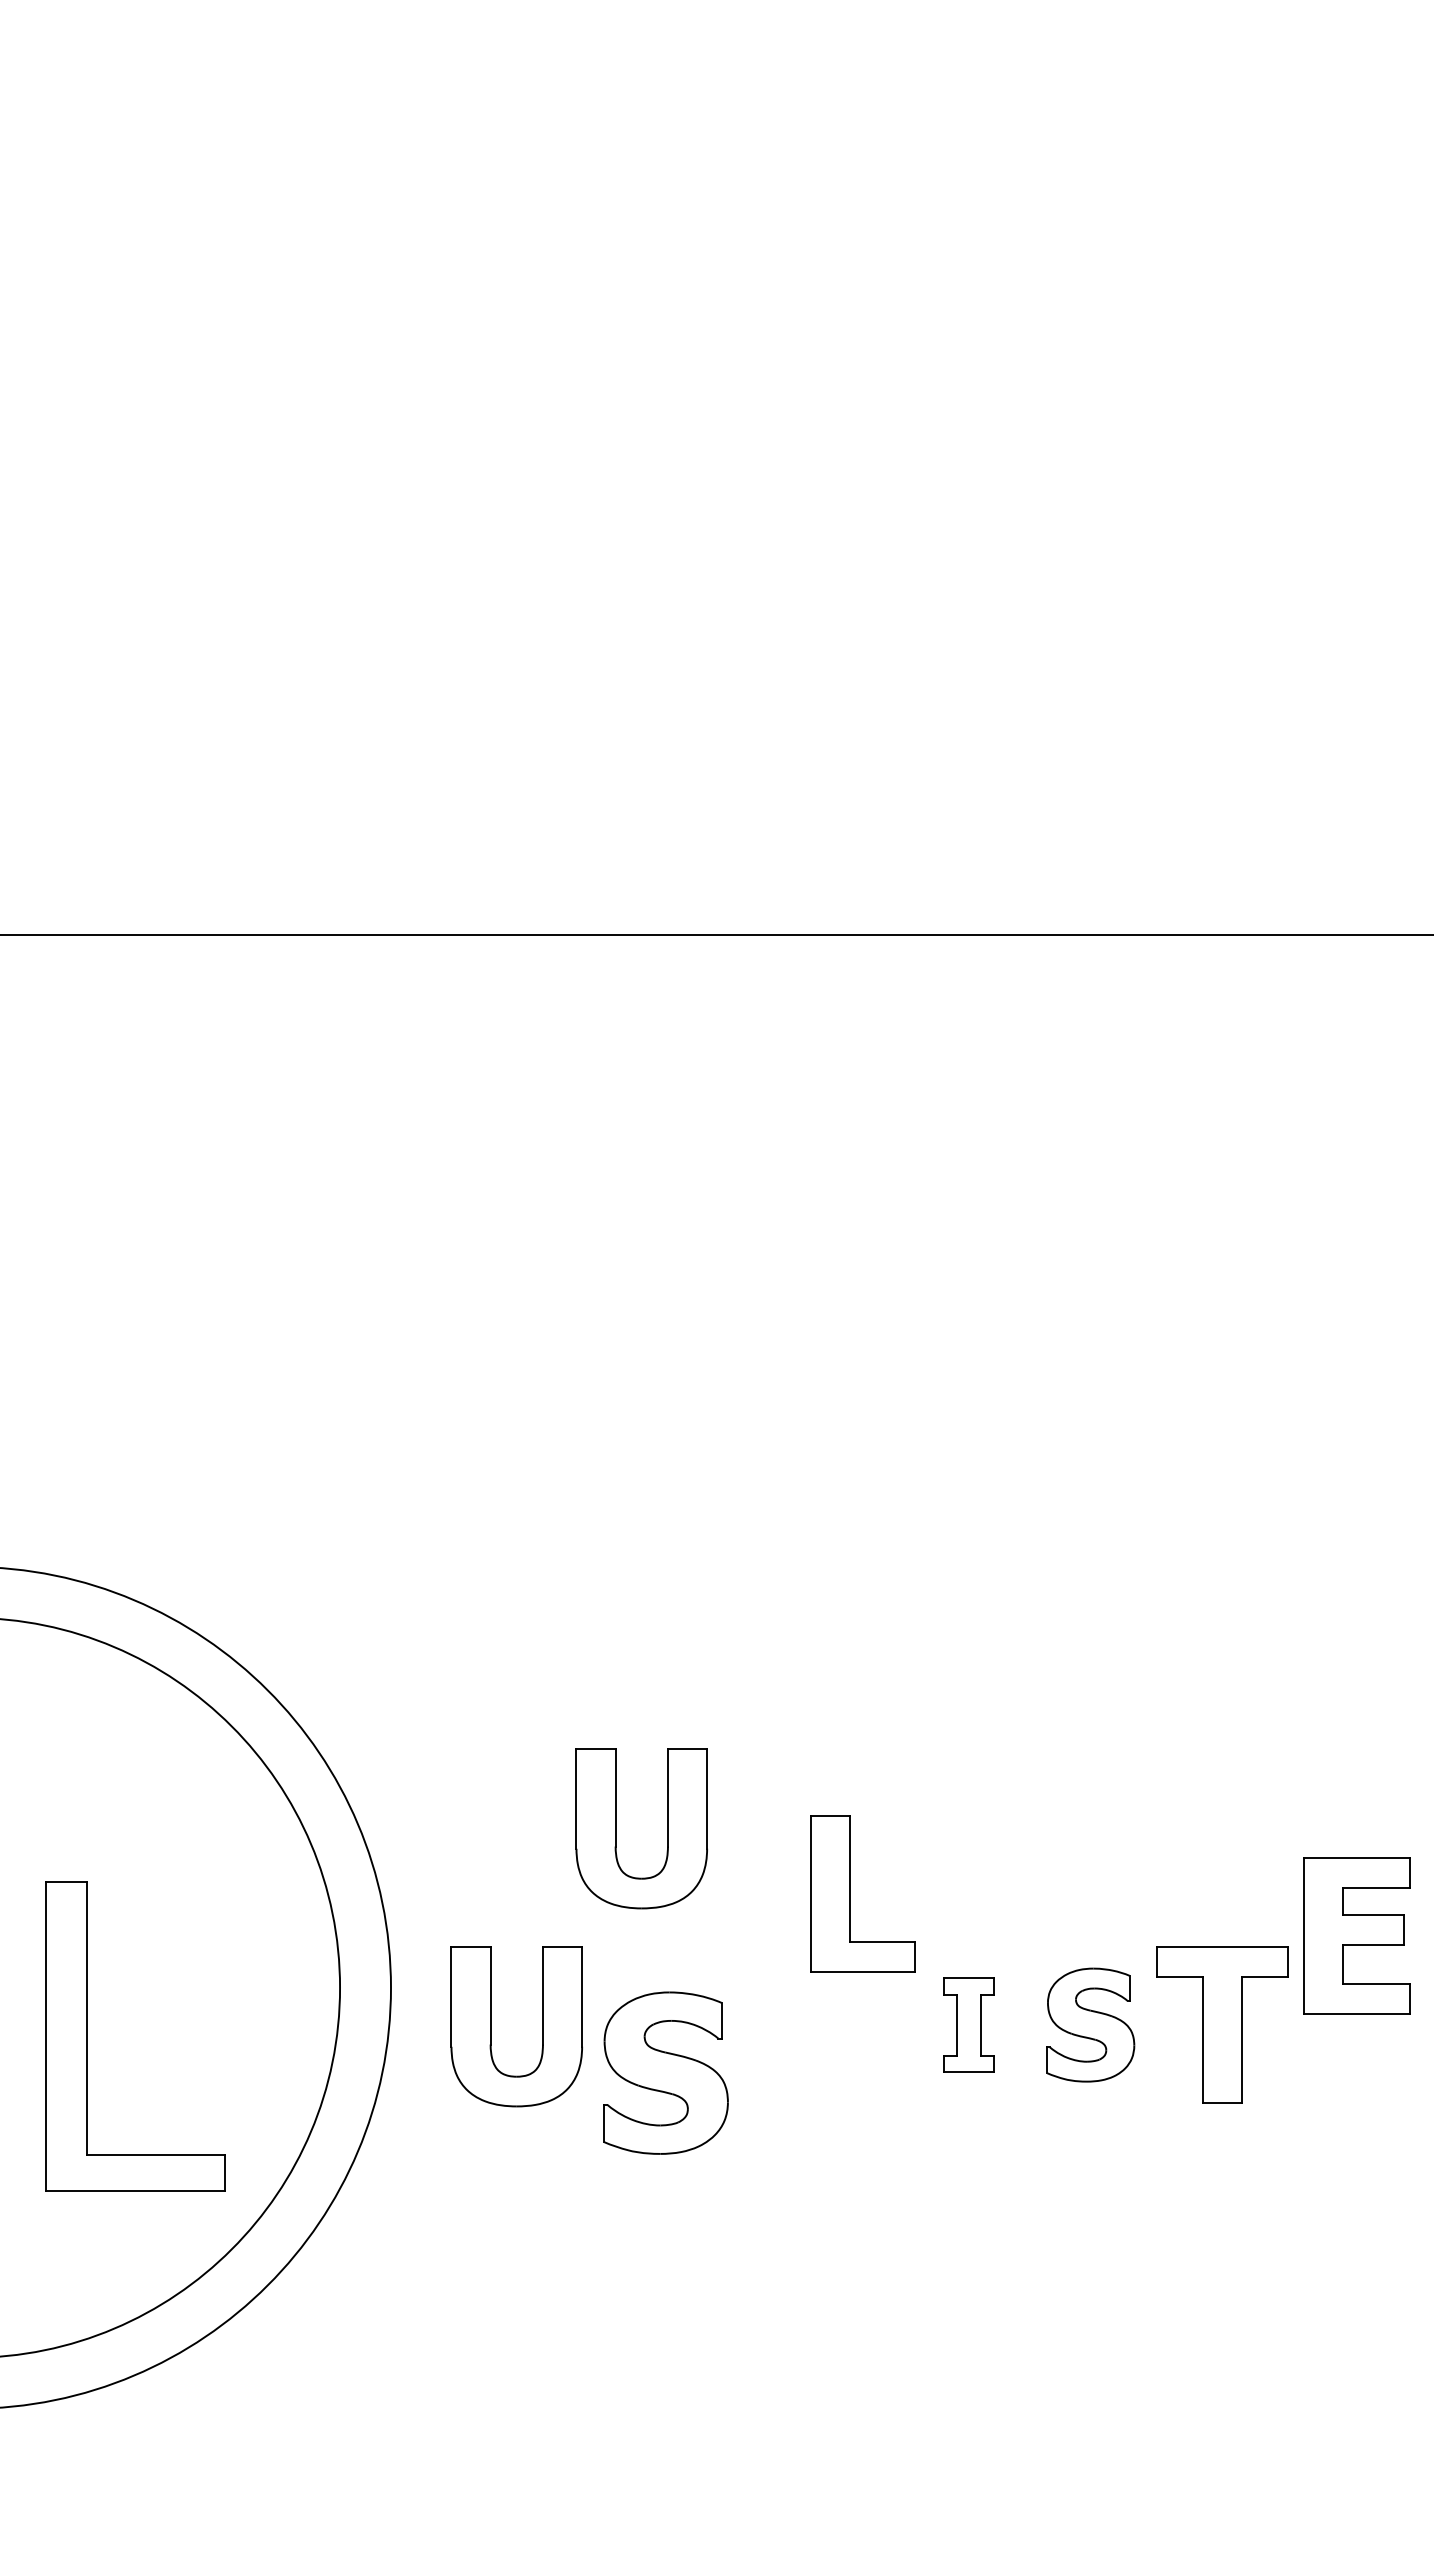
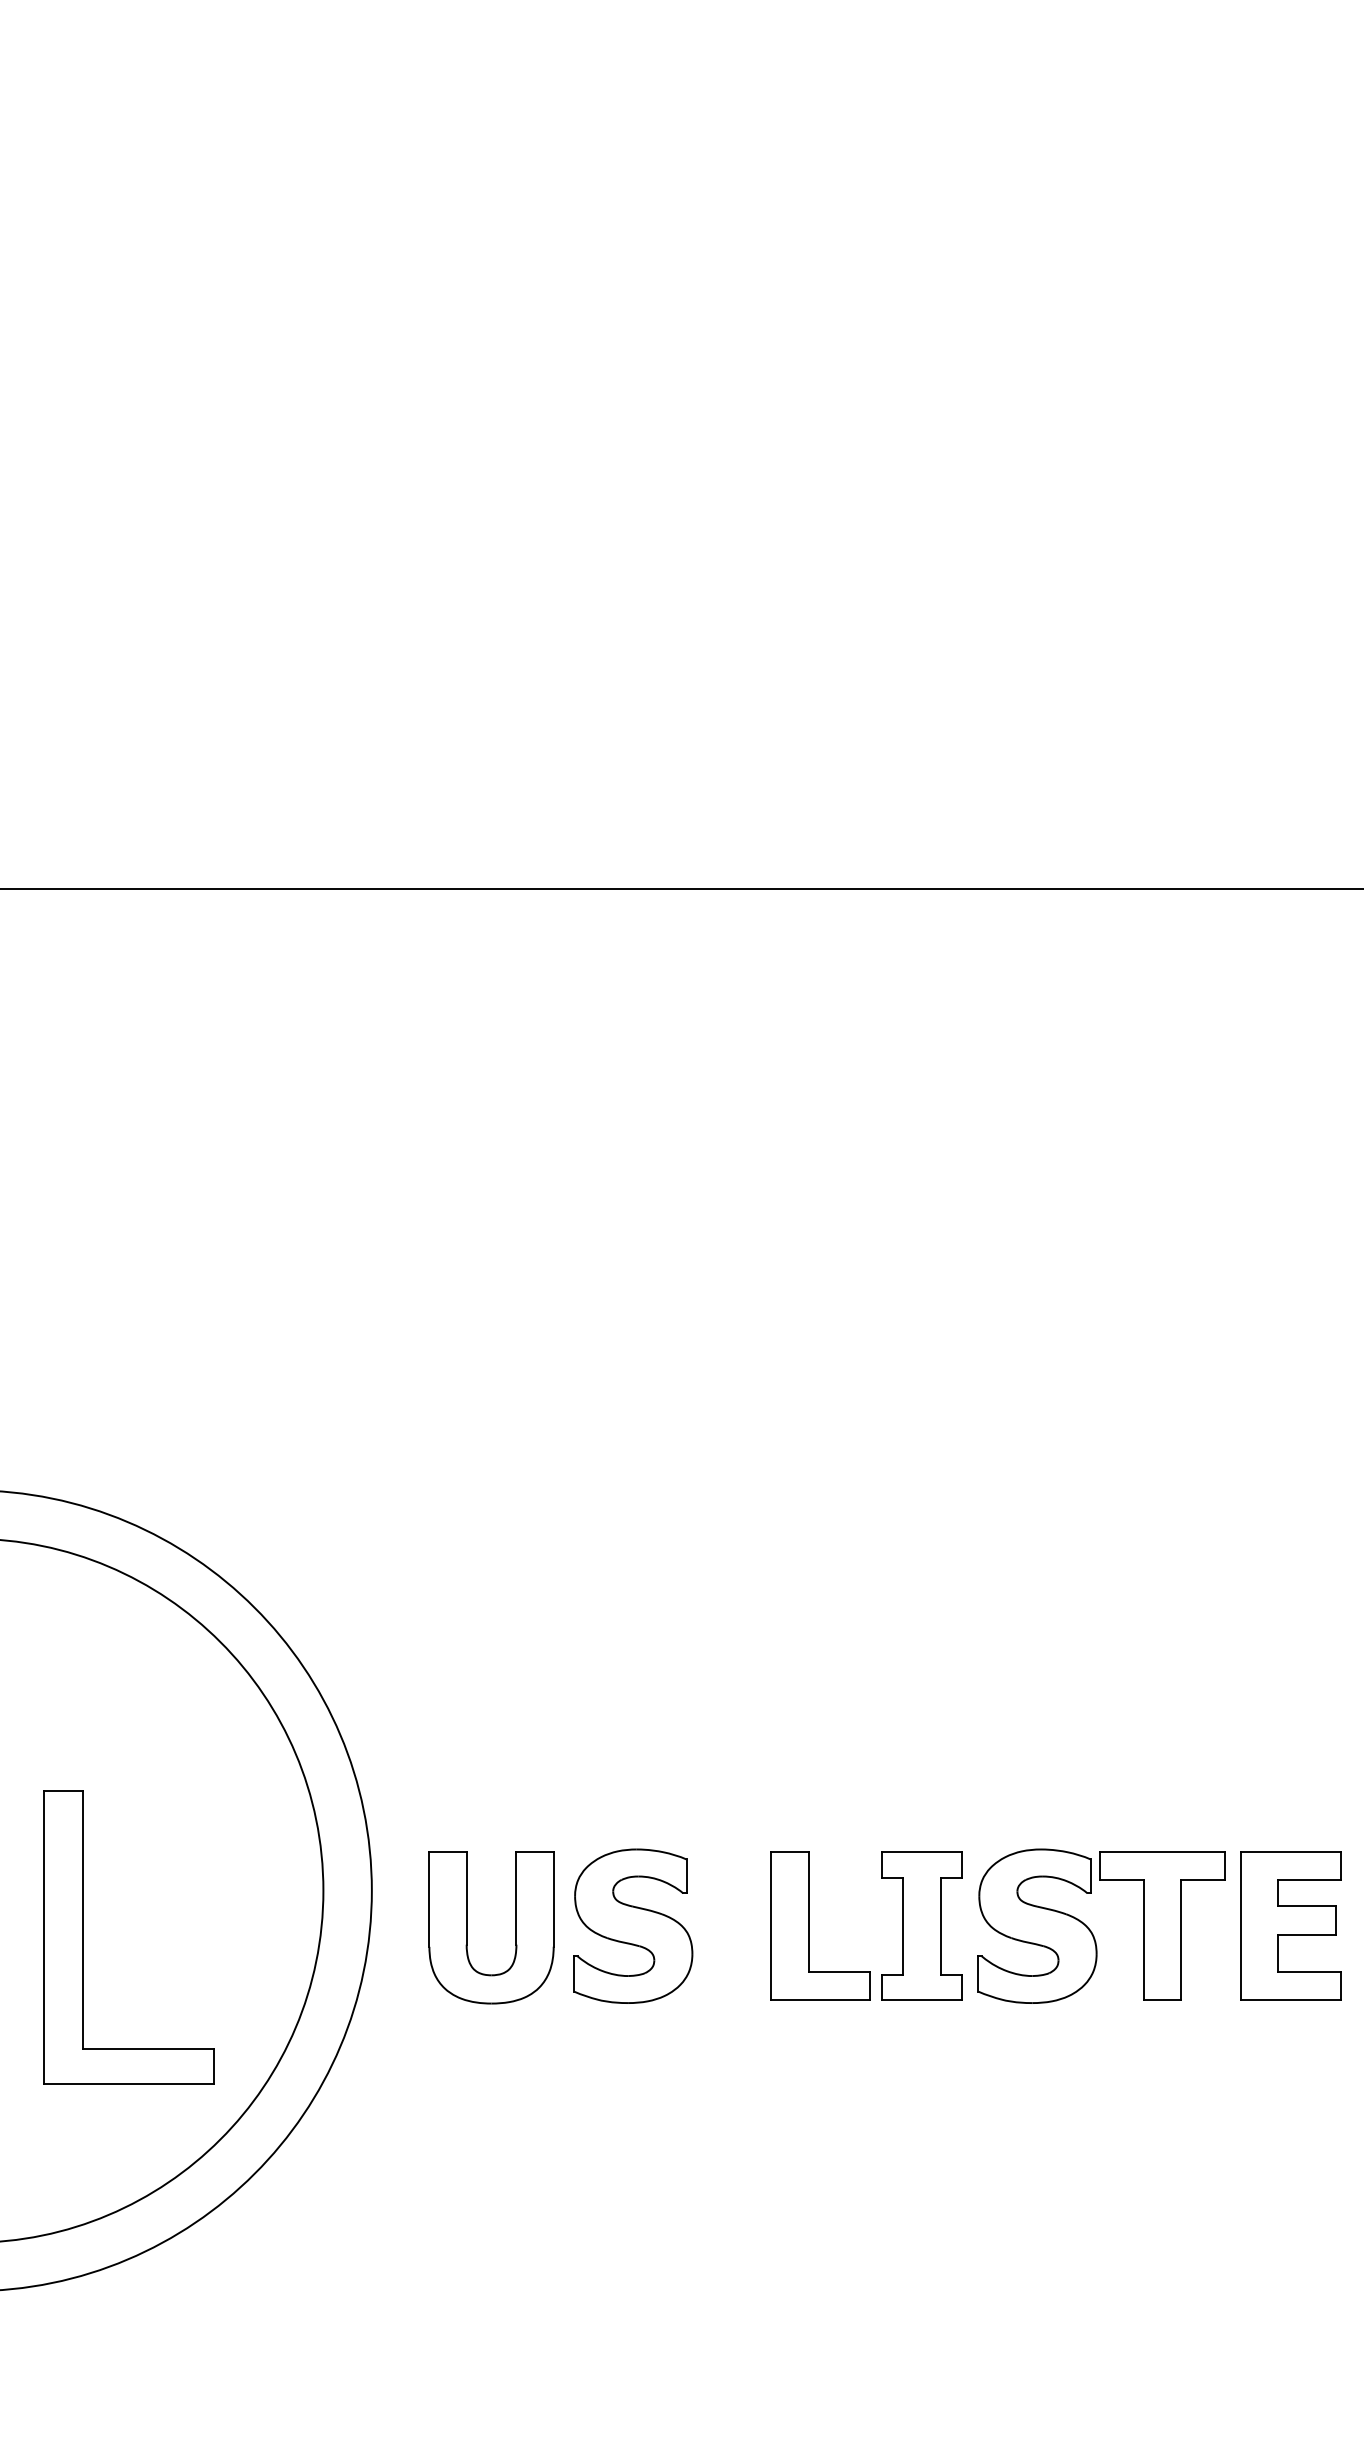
part: (616, 1828) -> (586, 1739), removed
part: (850, 1893) -> (808, 1925), moved
part: (1356, 1935) -> (1290, 1925), moved
part: (968, 2024) -> (921, 1925), size x1.67
part: (1090, 2024) -> (1037, 1925), size x1.43
part: (665, 2072) -> (633, 1925), moved

